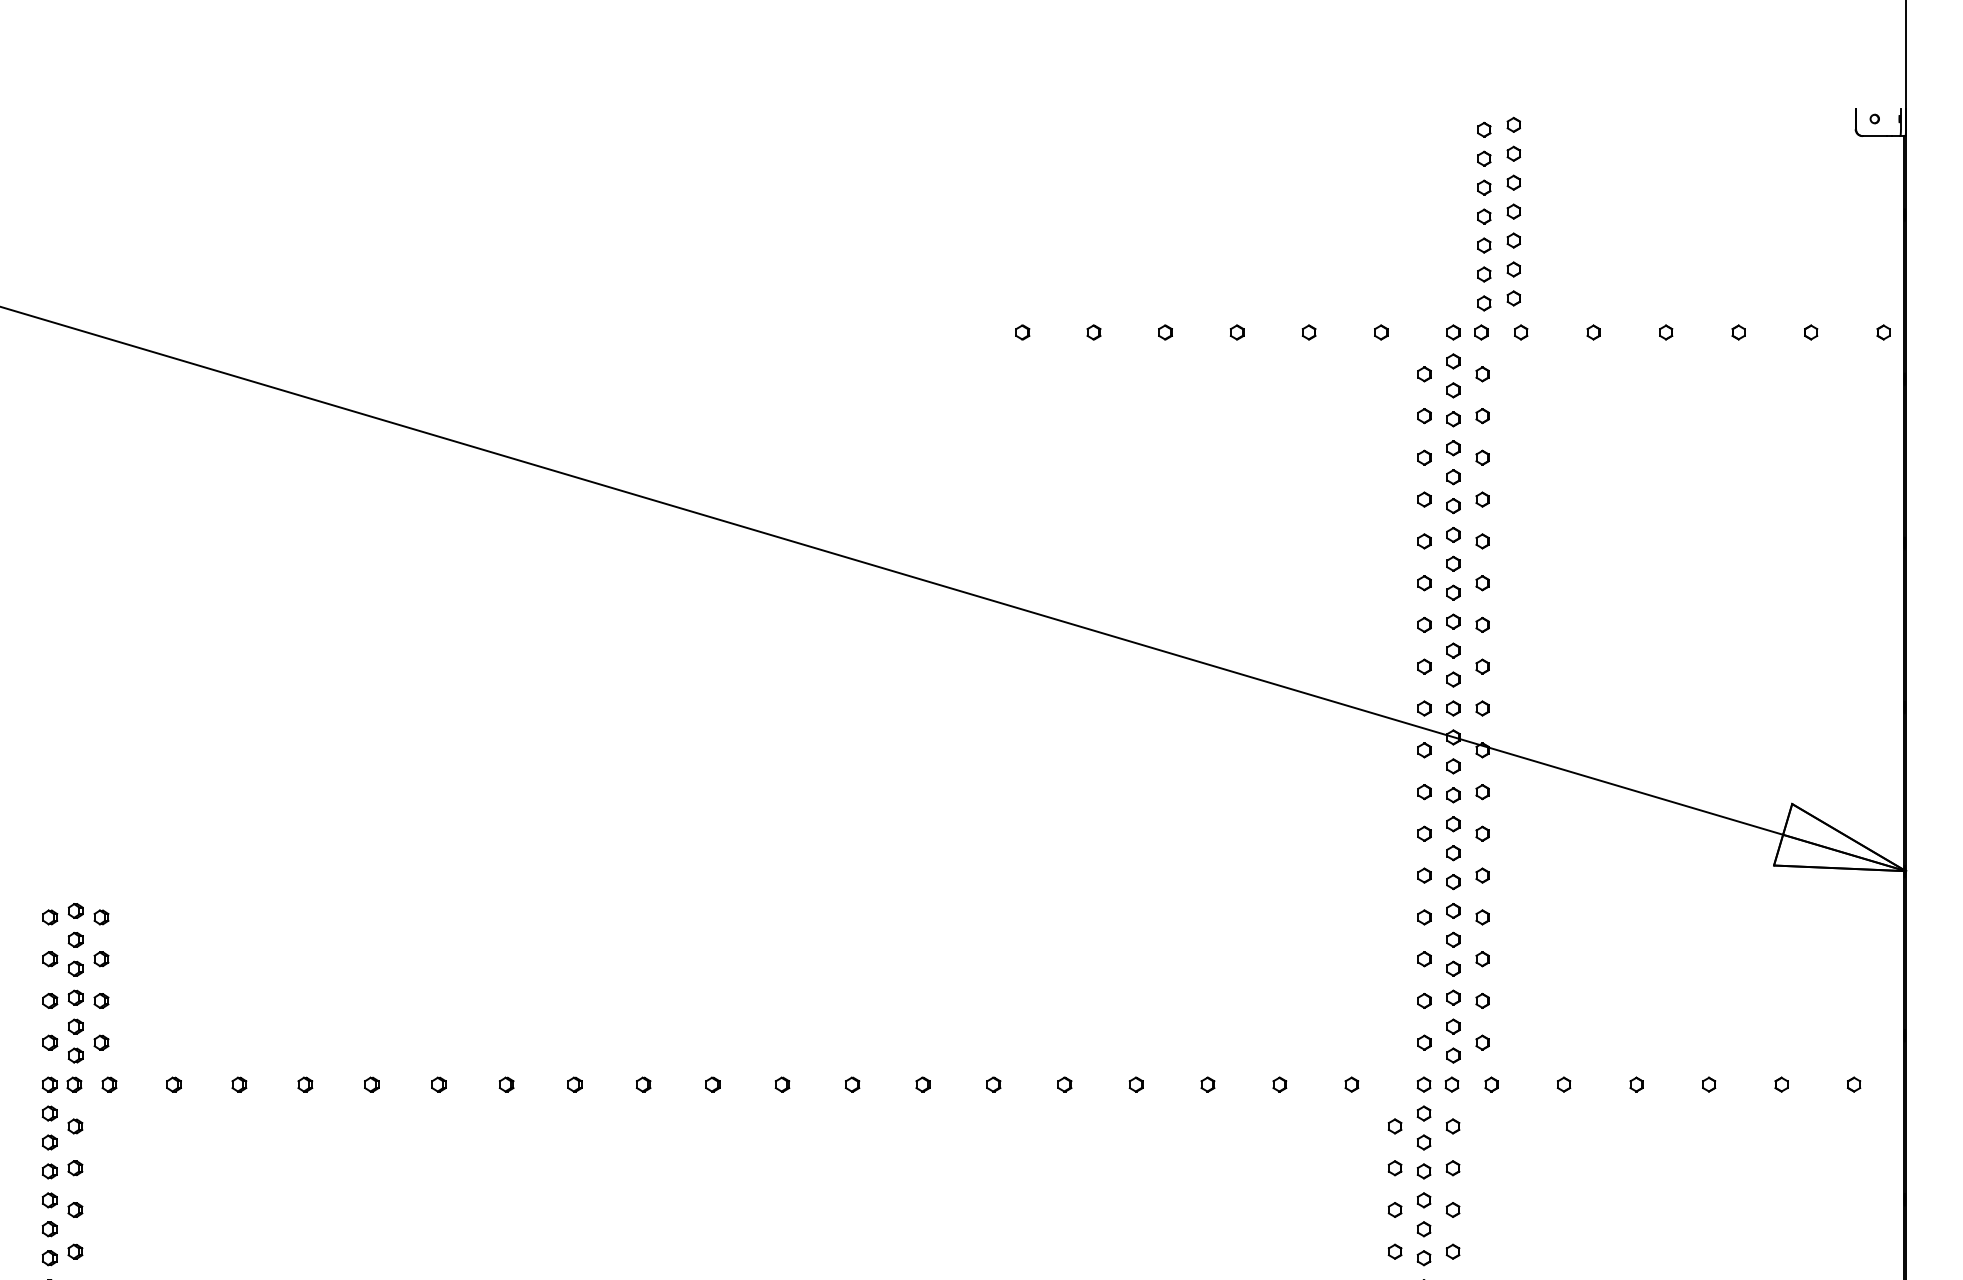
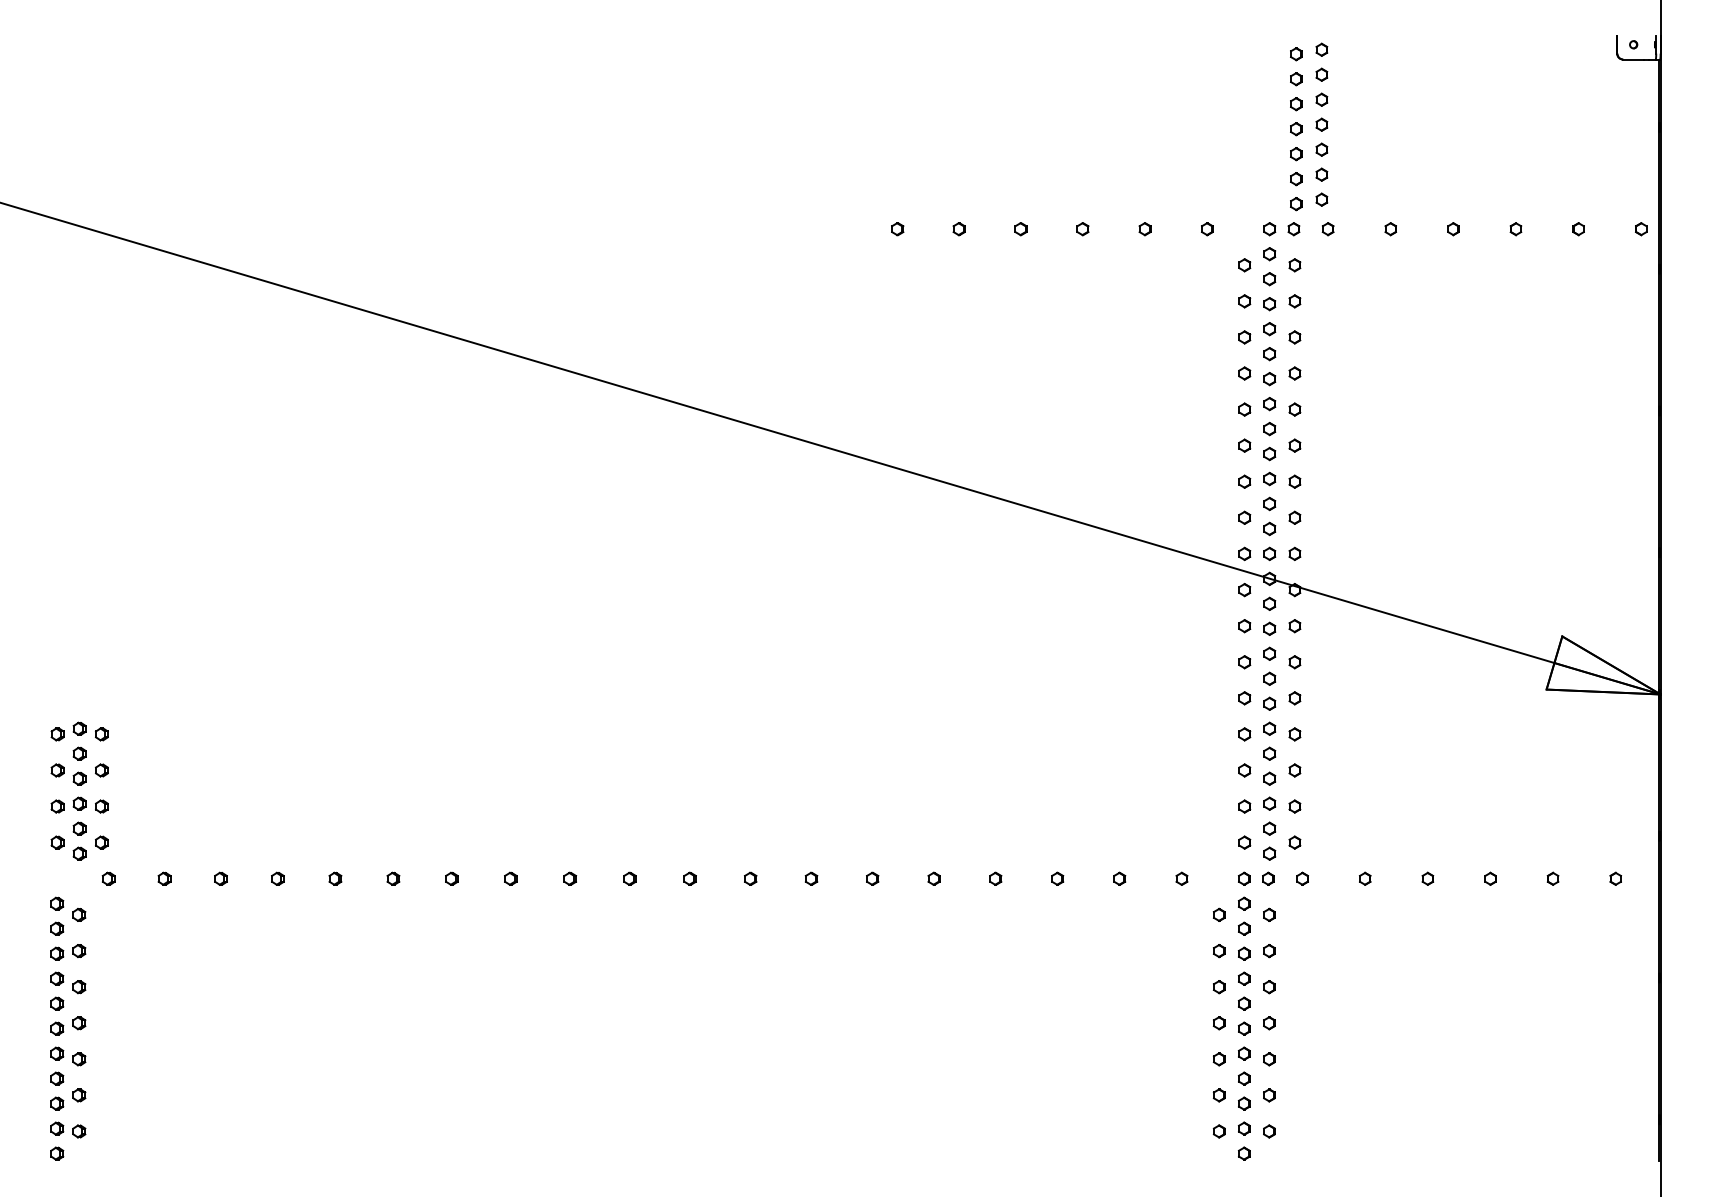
part: (61, 1084) -> (67, 878), removed

